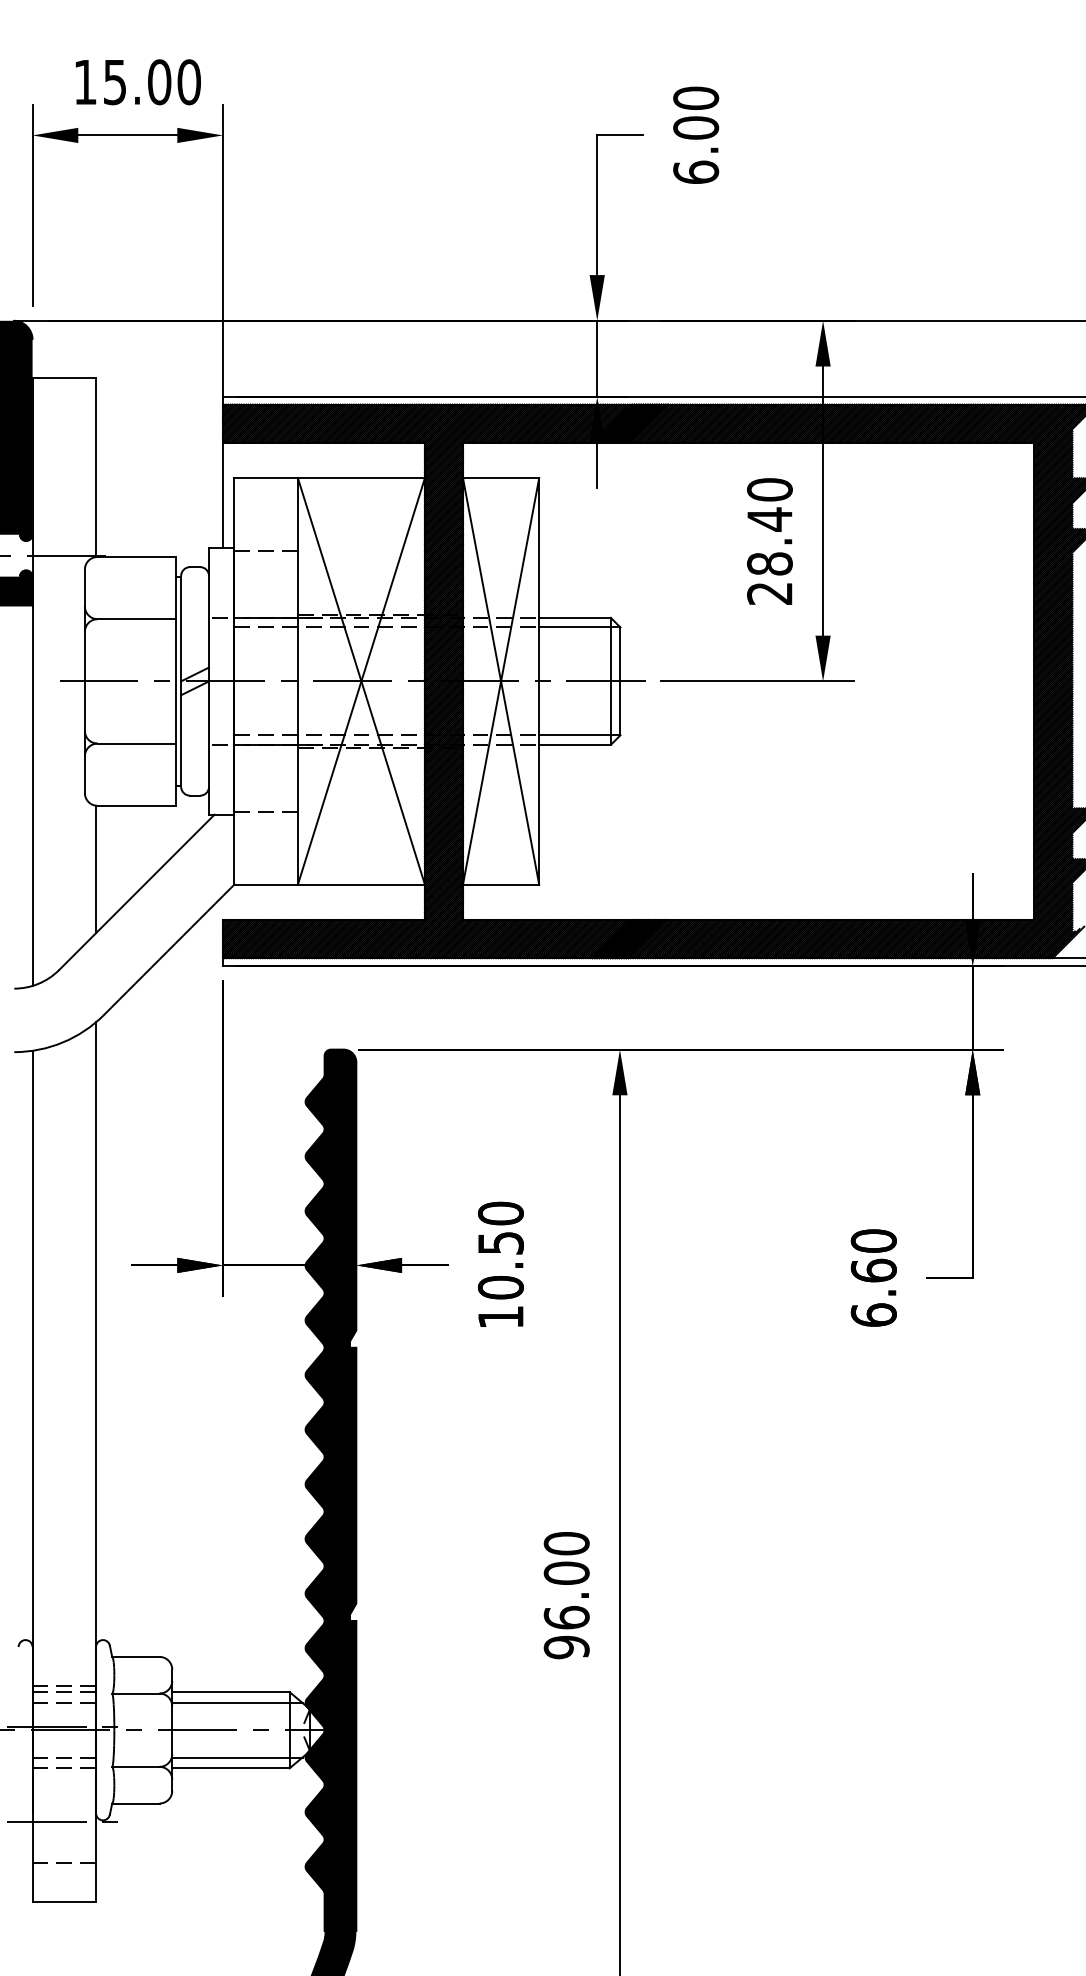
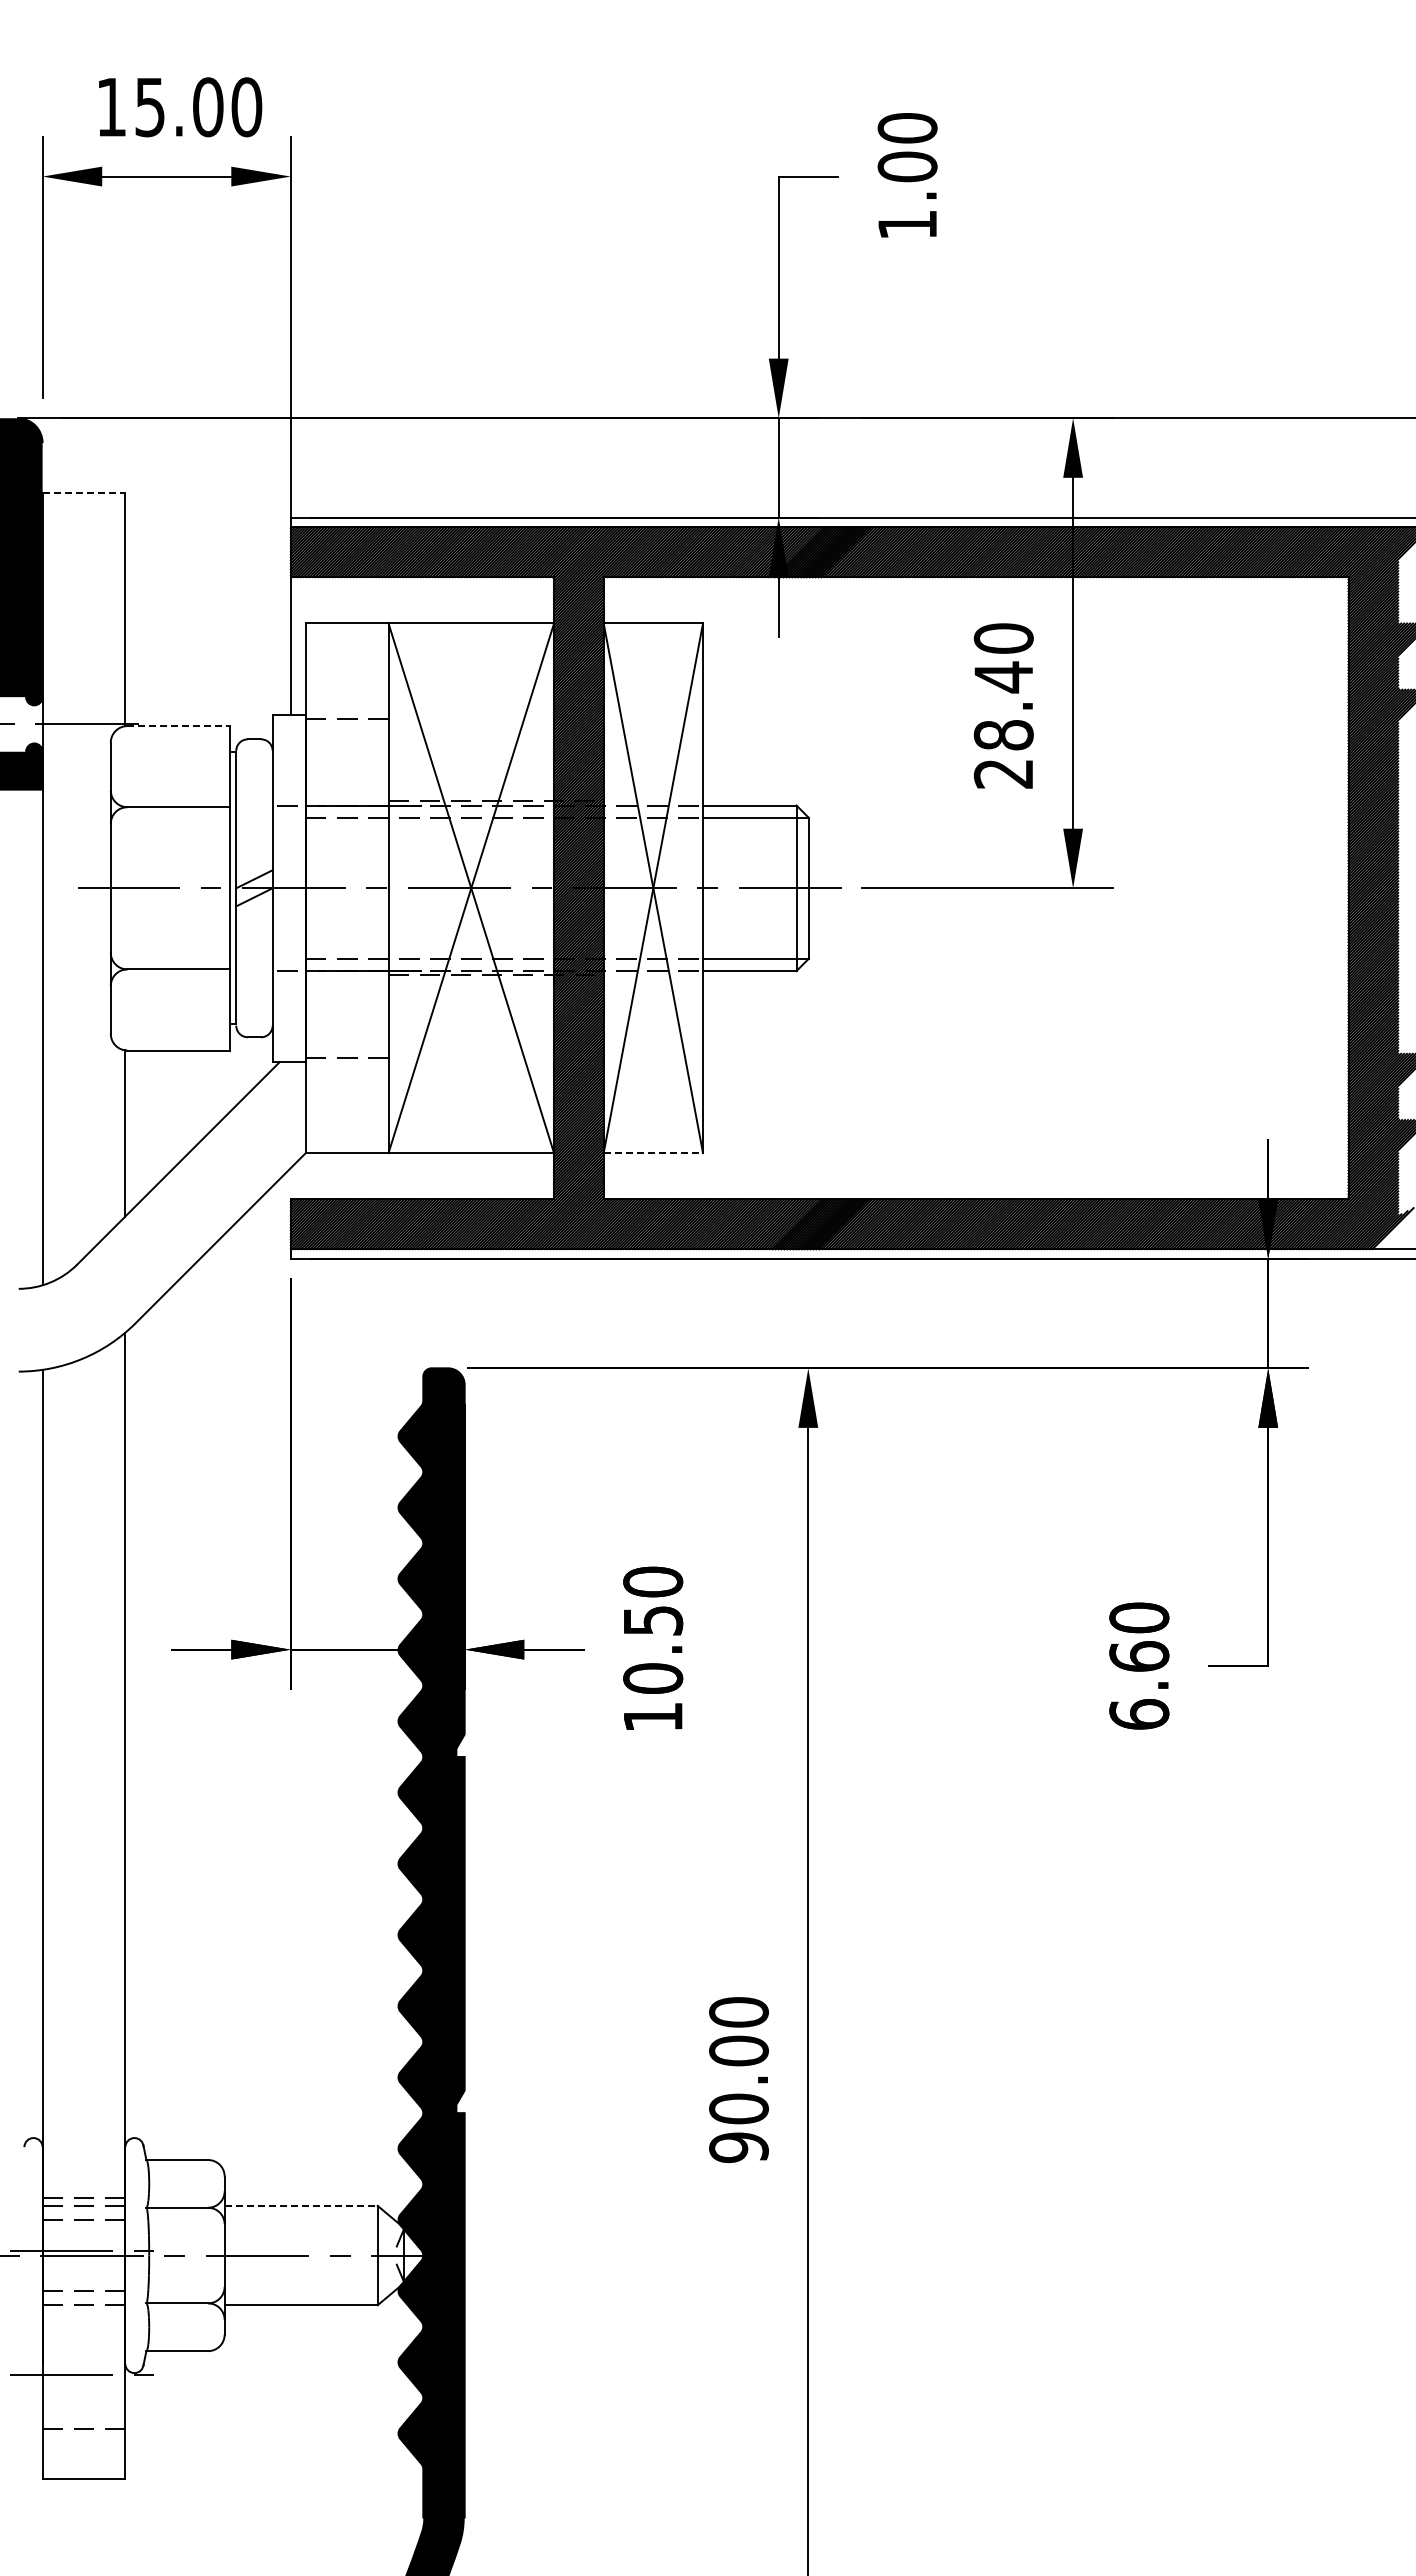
text: (696, 172) -> (907, 224), 6.00 -> 1.00
line: (64, 377) -> (84, 492), solid -> dashed
line: (137, 557) -> (179, 726), solid -> dashed
line: (501, 884) -> (653, 1153), solid -> dashed
text: (566, 1617) -> (738, 2108), 96.00 -> 90.00
line: (231, 1691) -> (301, 2205), solid -> dashed
line: (237, 1702) -> (309, 2219), removed
line: (237, 1757) -> (309, 2291), removed

